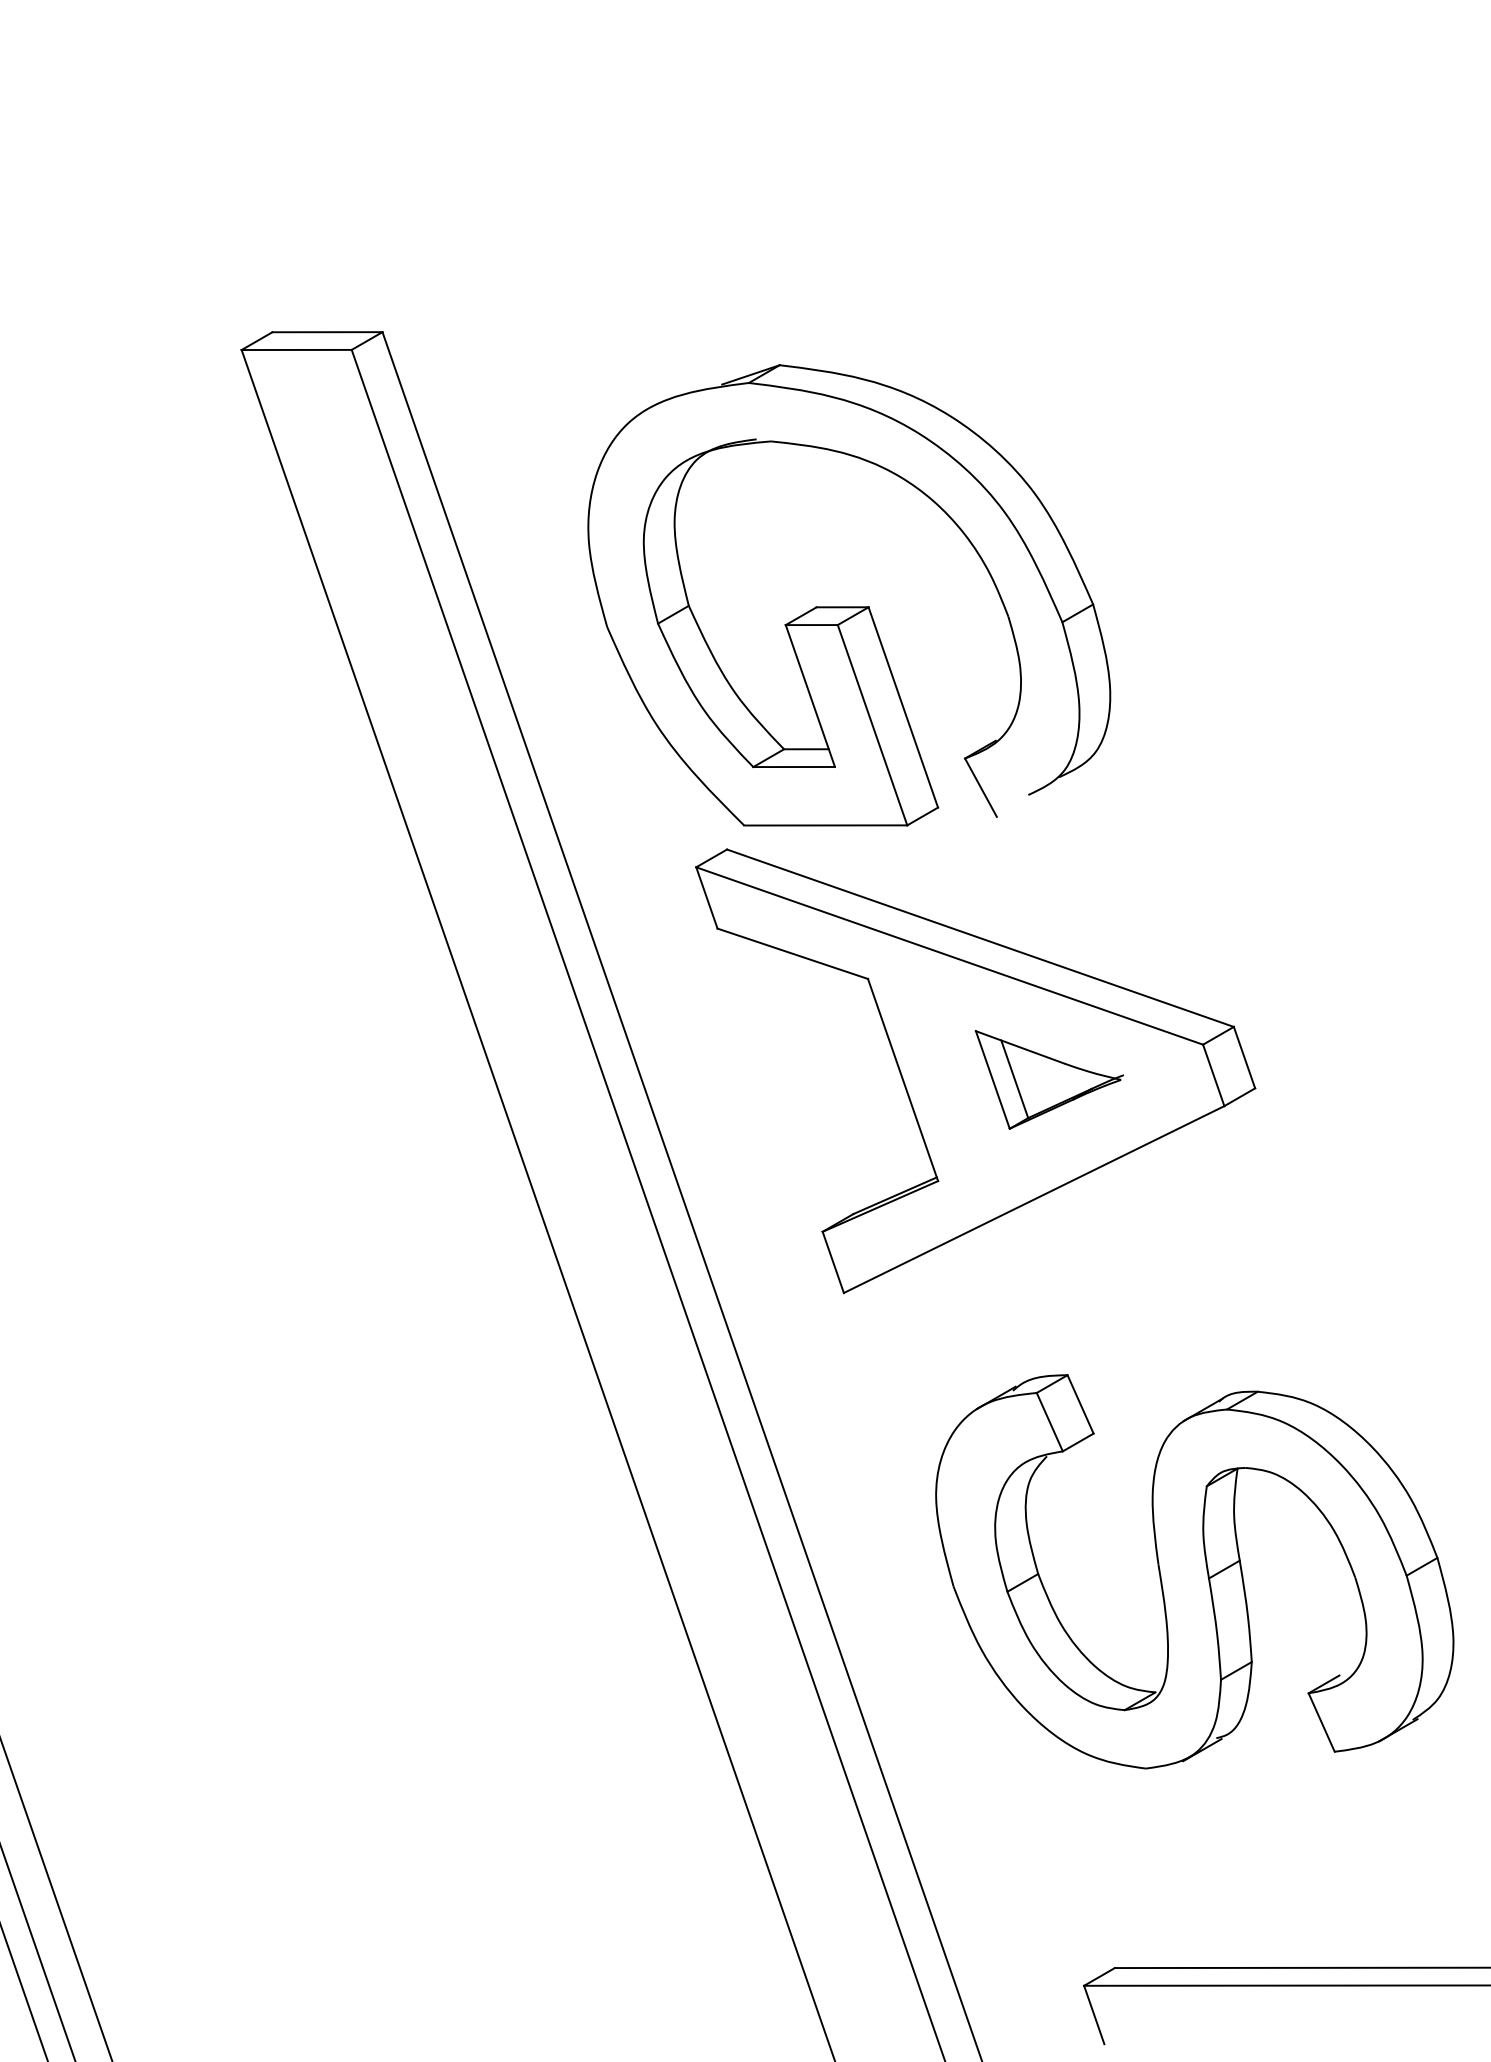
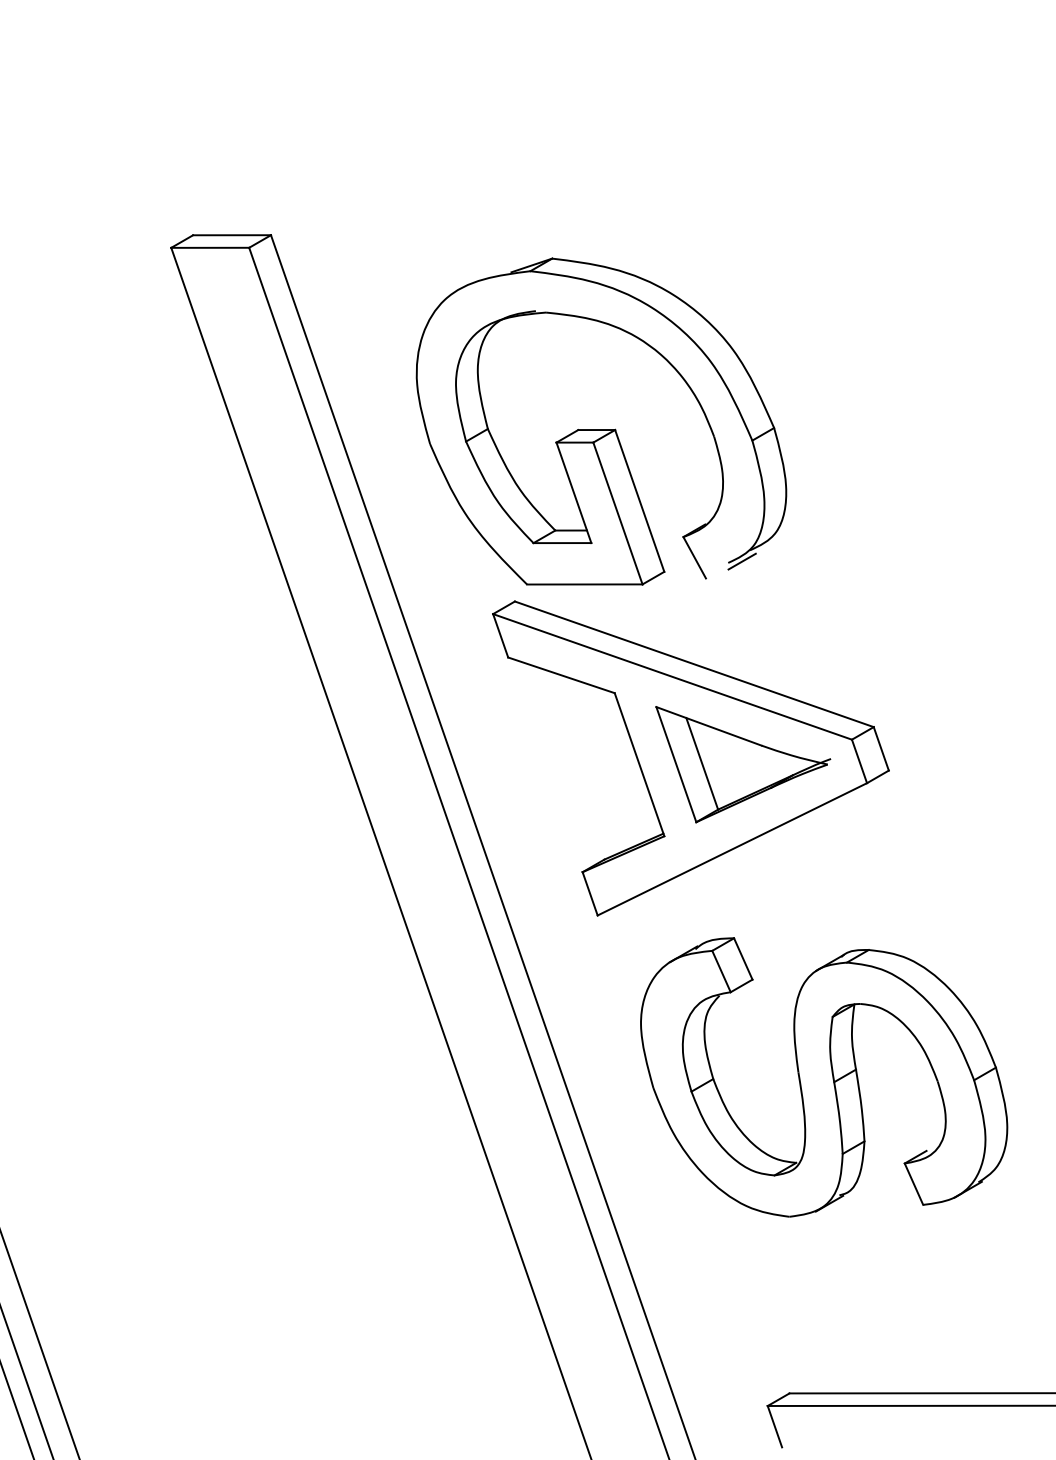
line: (1047, 793) -> (741, 561), added
part: (1049, 1079) -> (743, 764), size x1.67
part: (1194, 1571) -> (823, 1077), moved

